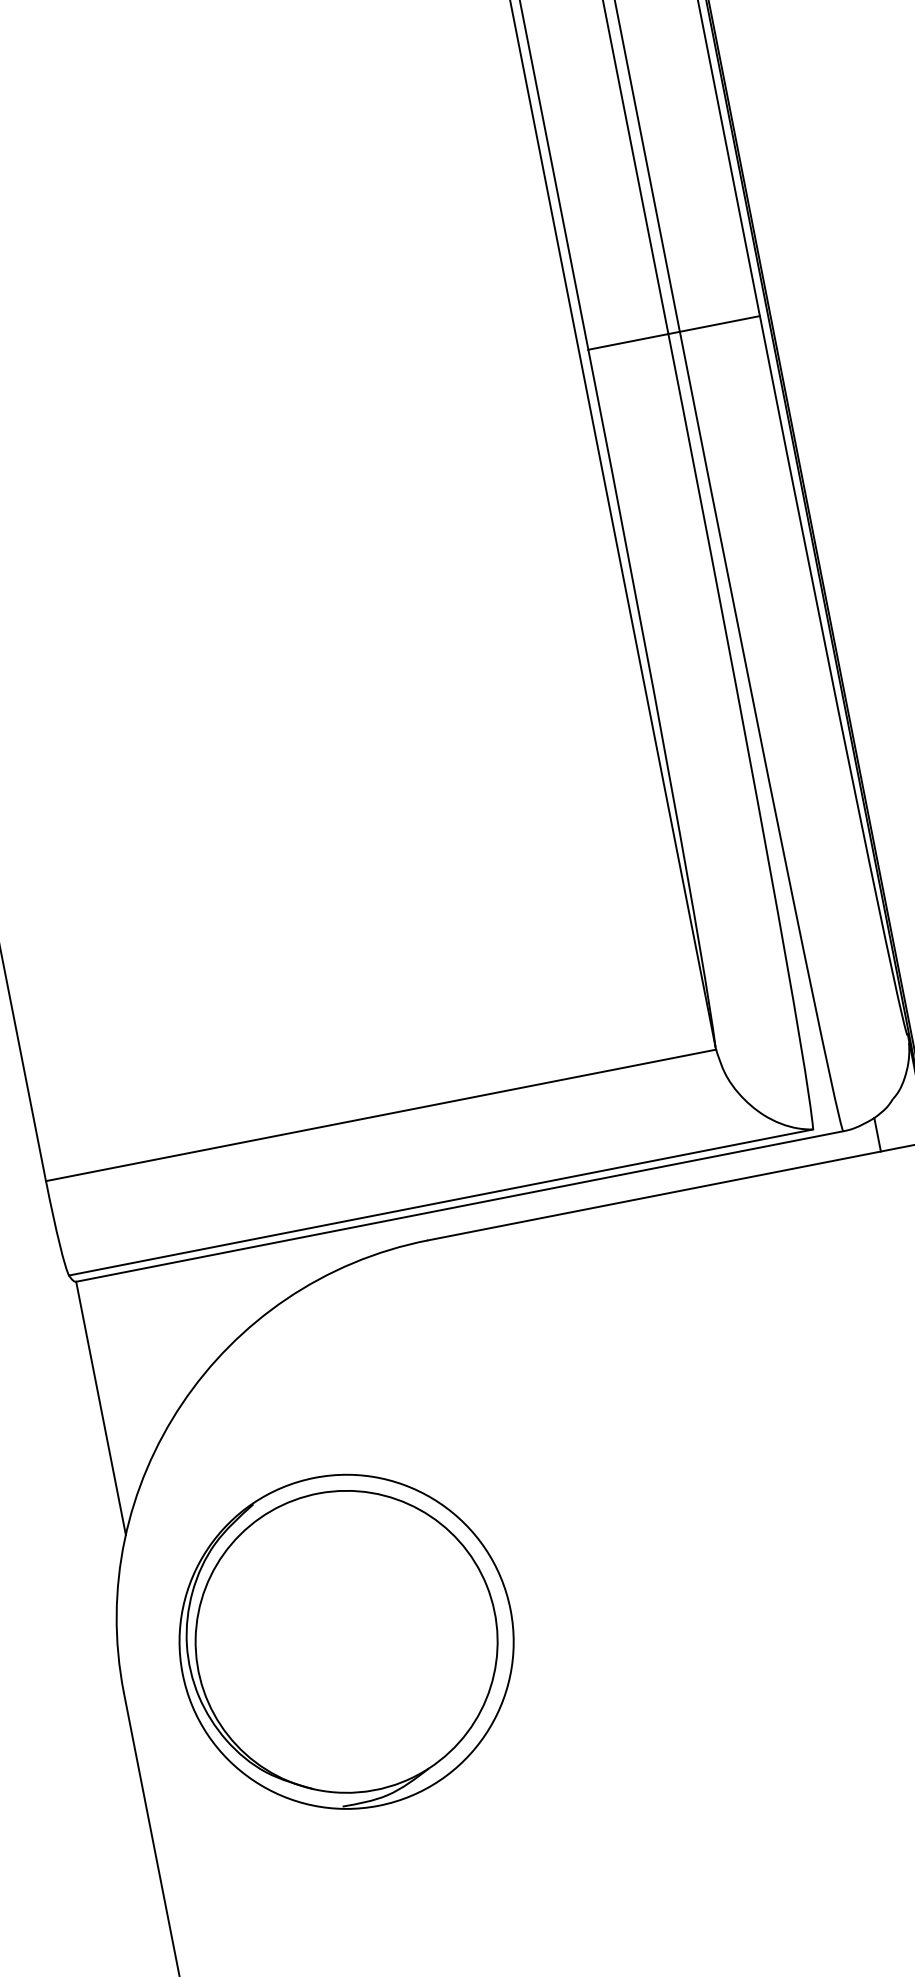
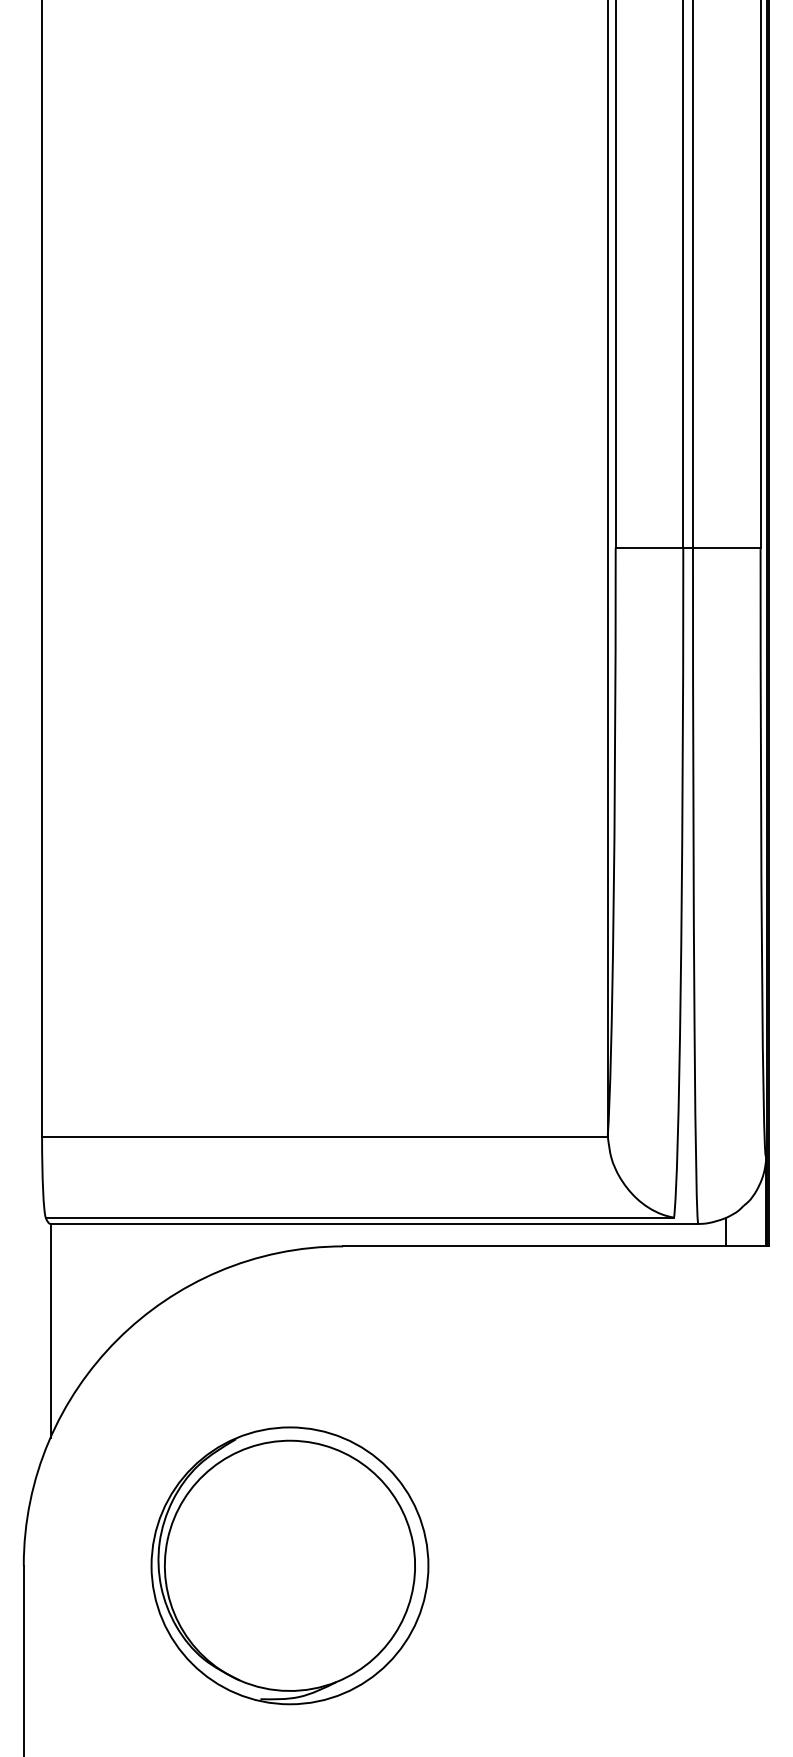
part: (345, 1641) -> (289, 1565), moved

